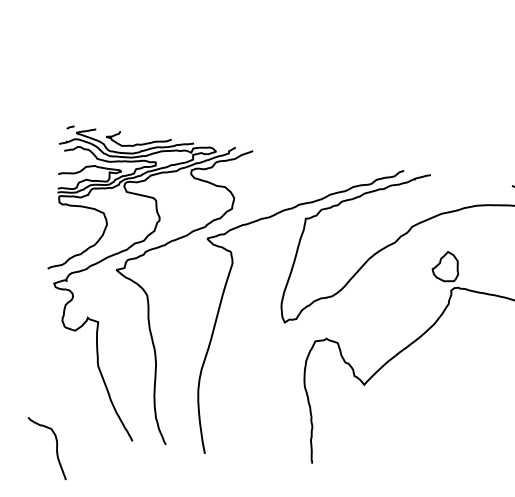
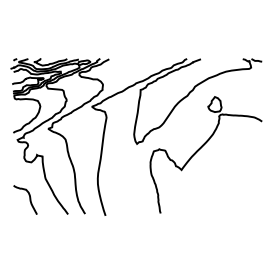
curve: (55, 448) -> (29, 199), moved

